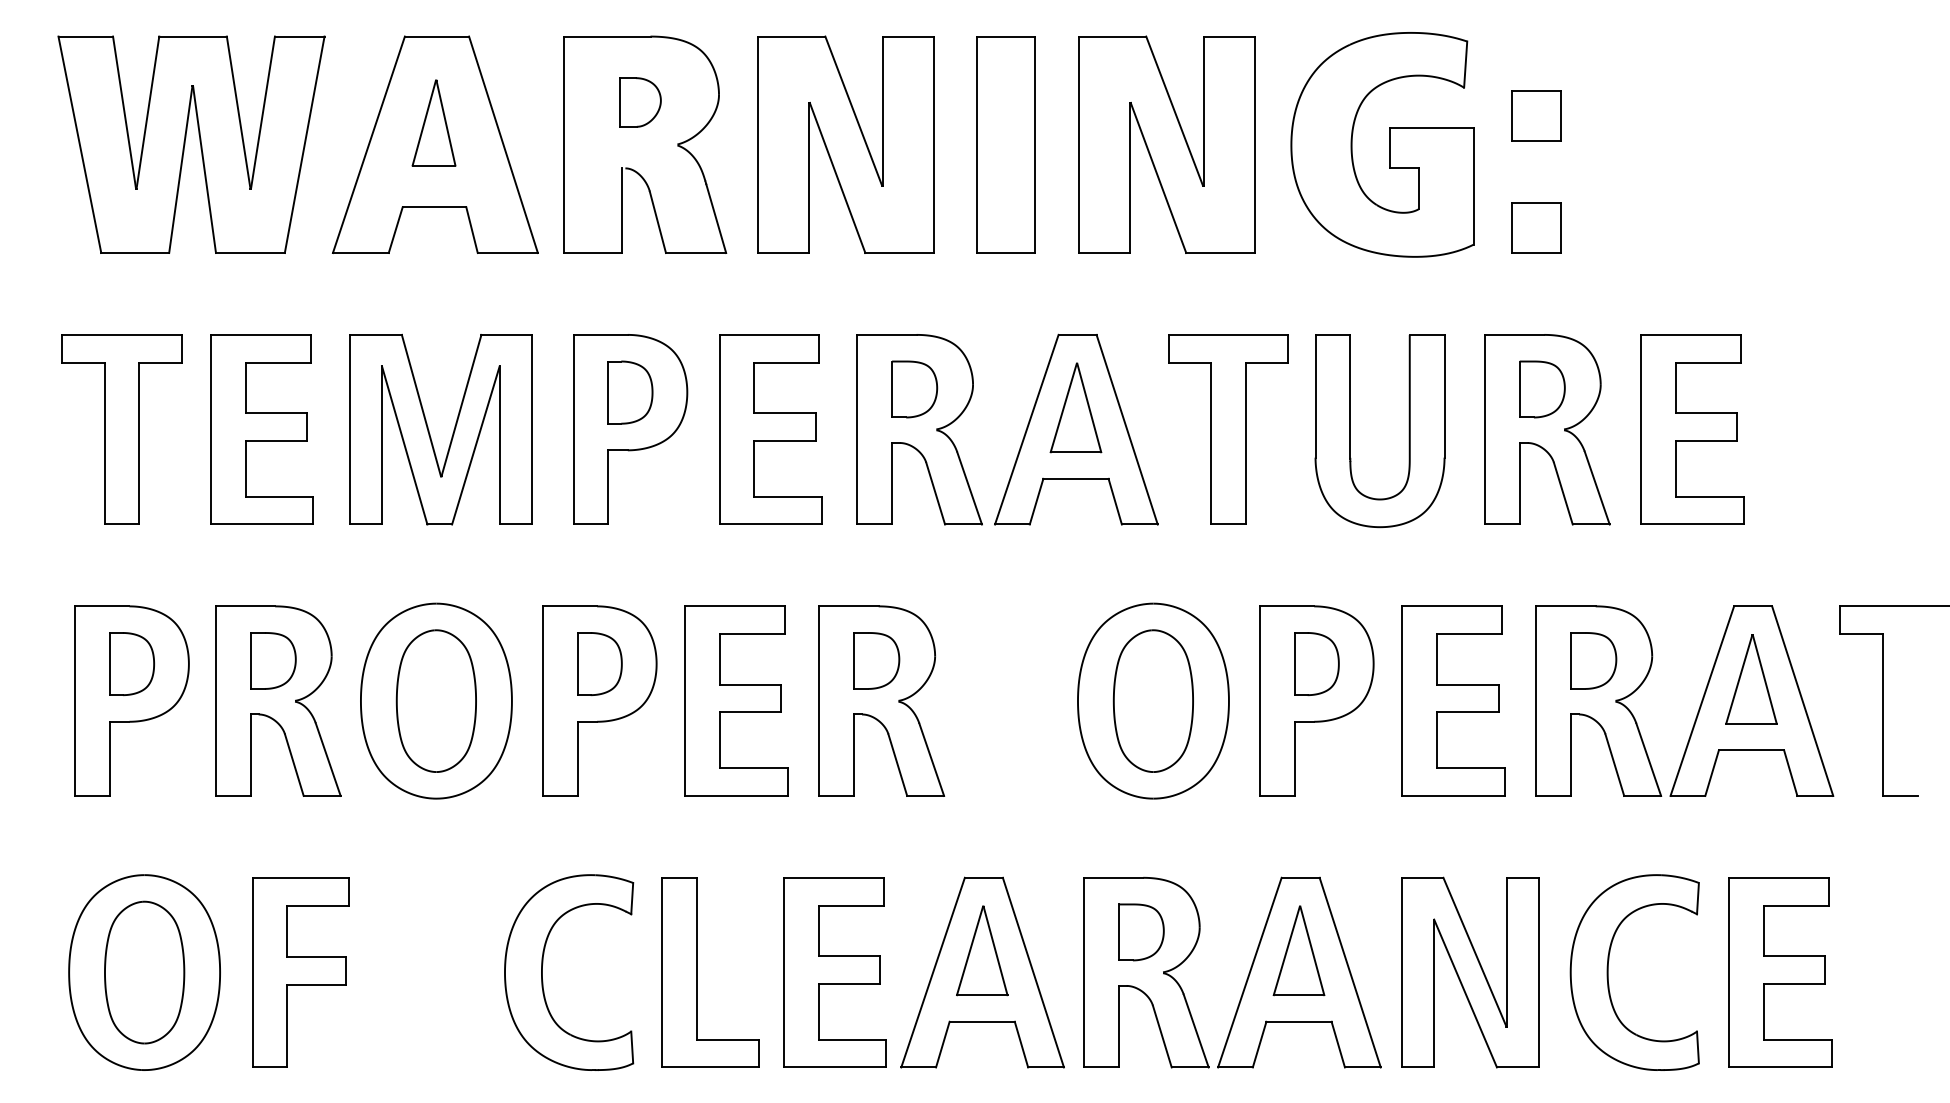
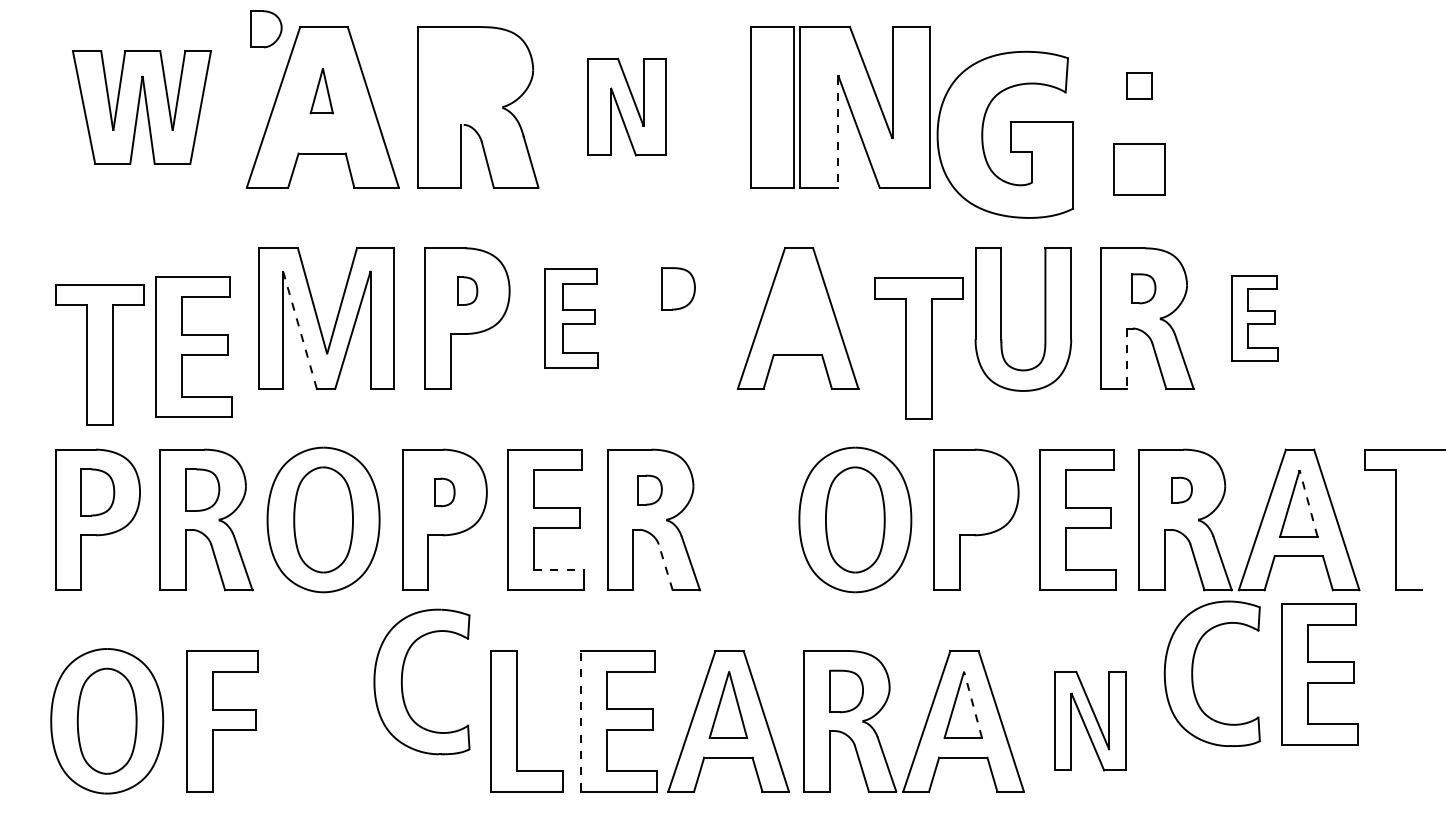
part: (640, 102) -> (266, 29), moved
part: (1536, 115) -> (1139, 85), size x0.7
part: (433, 122) -> (321, 90), size x0.7
part: (191, 144) -> (141, 107), size x0.7
part: (845, 144) -> (626, 107), size x0.6
part: (1005, 144) -> (772, 107), moved
part: (1389, 144) -> (1010, 134), moved
line: (1129, 178) -> (837, 132), solid -> dashed
part: (1536, 227) -> (1139, 168), size x1.4
part: (1542, 389) -> (1143, 288), size x0.7
part: (630, 392) -> (467, 291), size x0.6
part: (1075, 407) -> (797, 302), removed
part: (121, 429) -> (99, 354), moved
part: (261, 429) -> (193, 346), moved
part: (770, 429) -> (571, 318), size x0.7
part: (919, 429) -> (681, 318), removed
part: (1228, 429) -> (919, 348), moved
part: (1692, 429) -> (1255, 318), size x0.6
line: (404, 444) -> (299, 329), solid -> dashed
line: (1519, 483) -> (1126, 358), solid -> dashed
part: (876, 660) -> (649, 489), size x0.7
part: (1593, 660) -> (1181, 489), size x0.6
part: (599, 663) -> (444, 492), size x0.6
part: (1316, 664) -> (976, 492), removed
line: (1764, 679) -> (1308, 503), solid -> dashed
line: (897, 764) -> (665, 566), solid -> dashed
line: (753, 768) -> (558, 569), solid -> dashed
line: (1312, 950) -> (973, 704), solid -> dashed
part: (542, 972) -> (402, 681), moved
line: (784, 972) -> (581, 721), solid -> dashed
part: (1470, 972) -> (1090, 721), size x0.7
part: (1608, 972) -> (1192, 673), moved
part: (1780, 972) -> (1320, 674), moved

